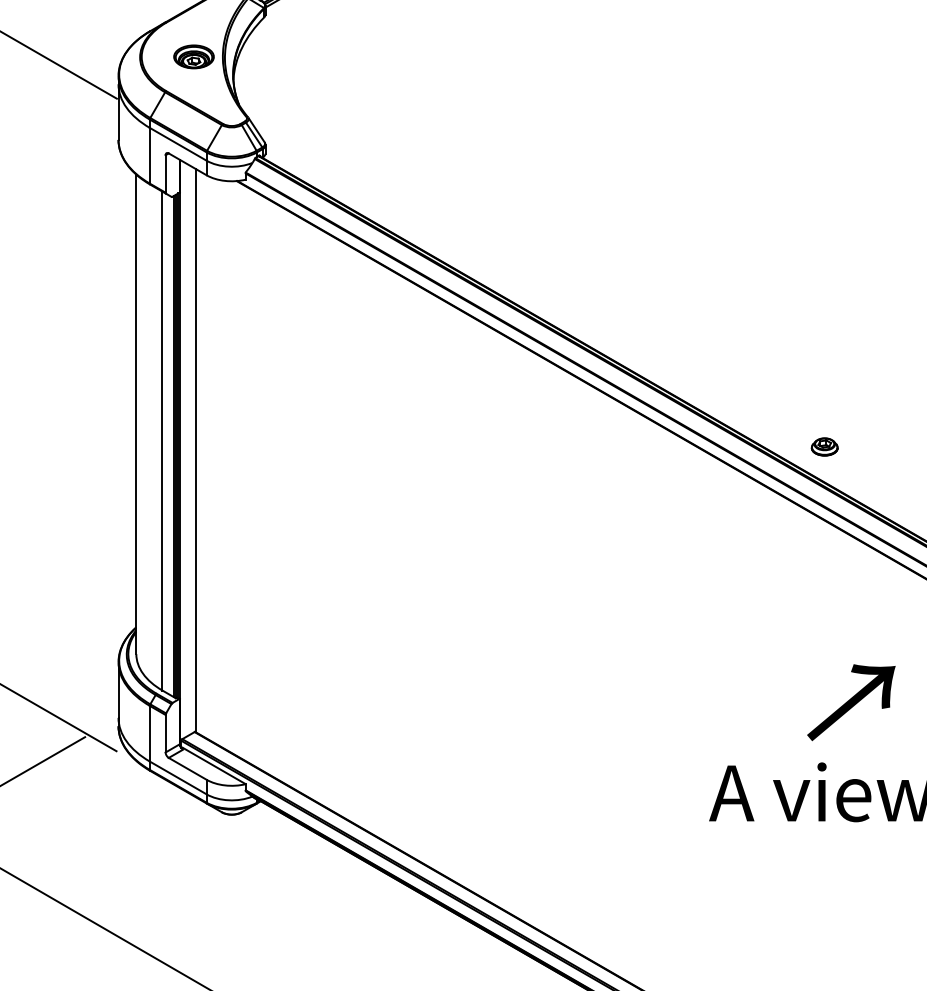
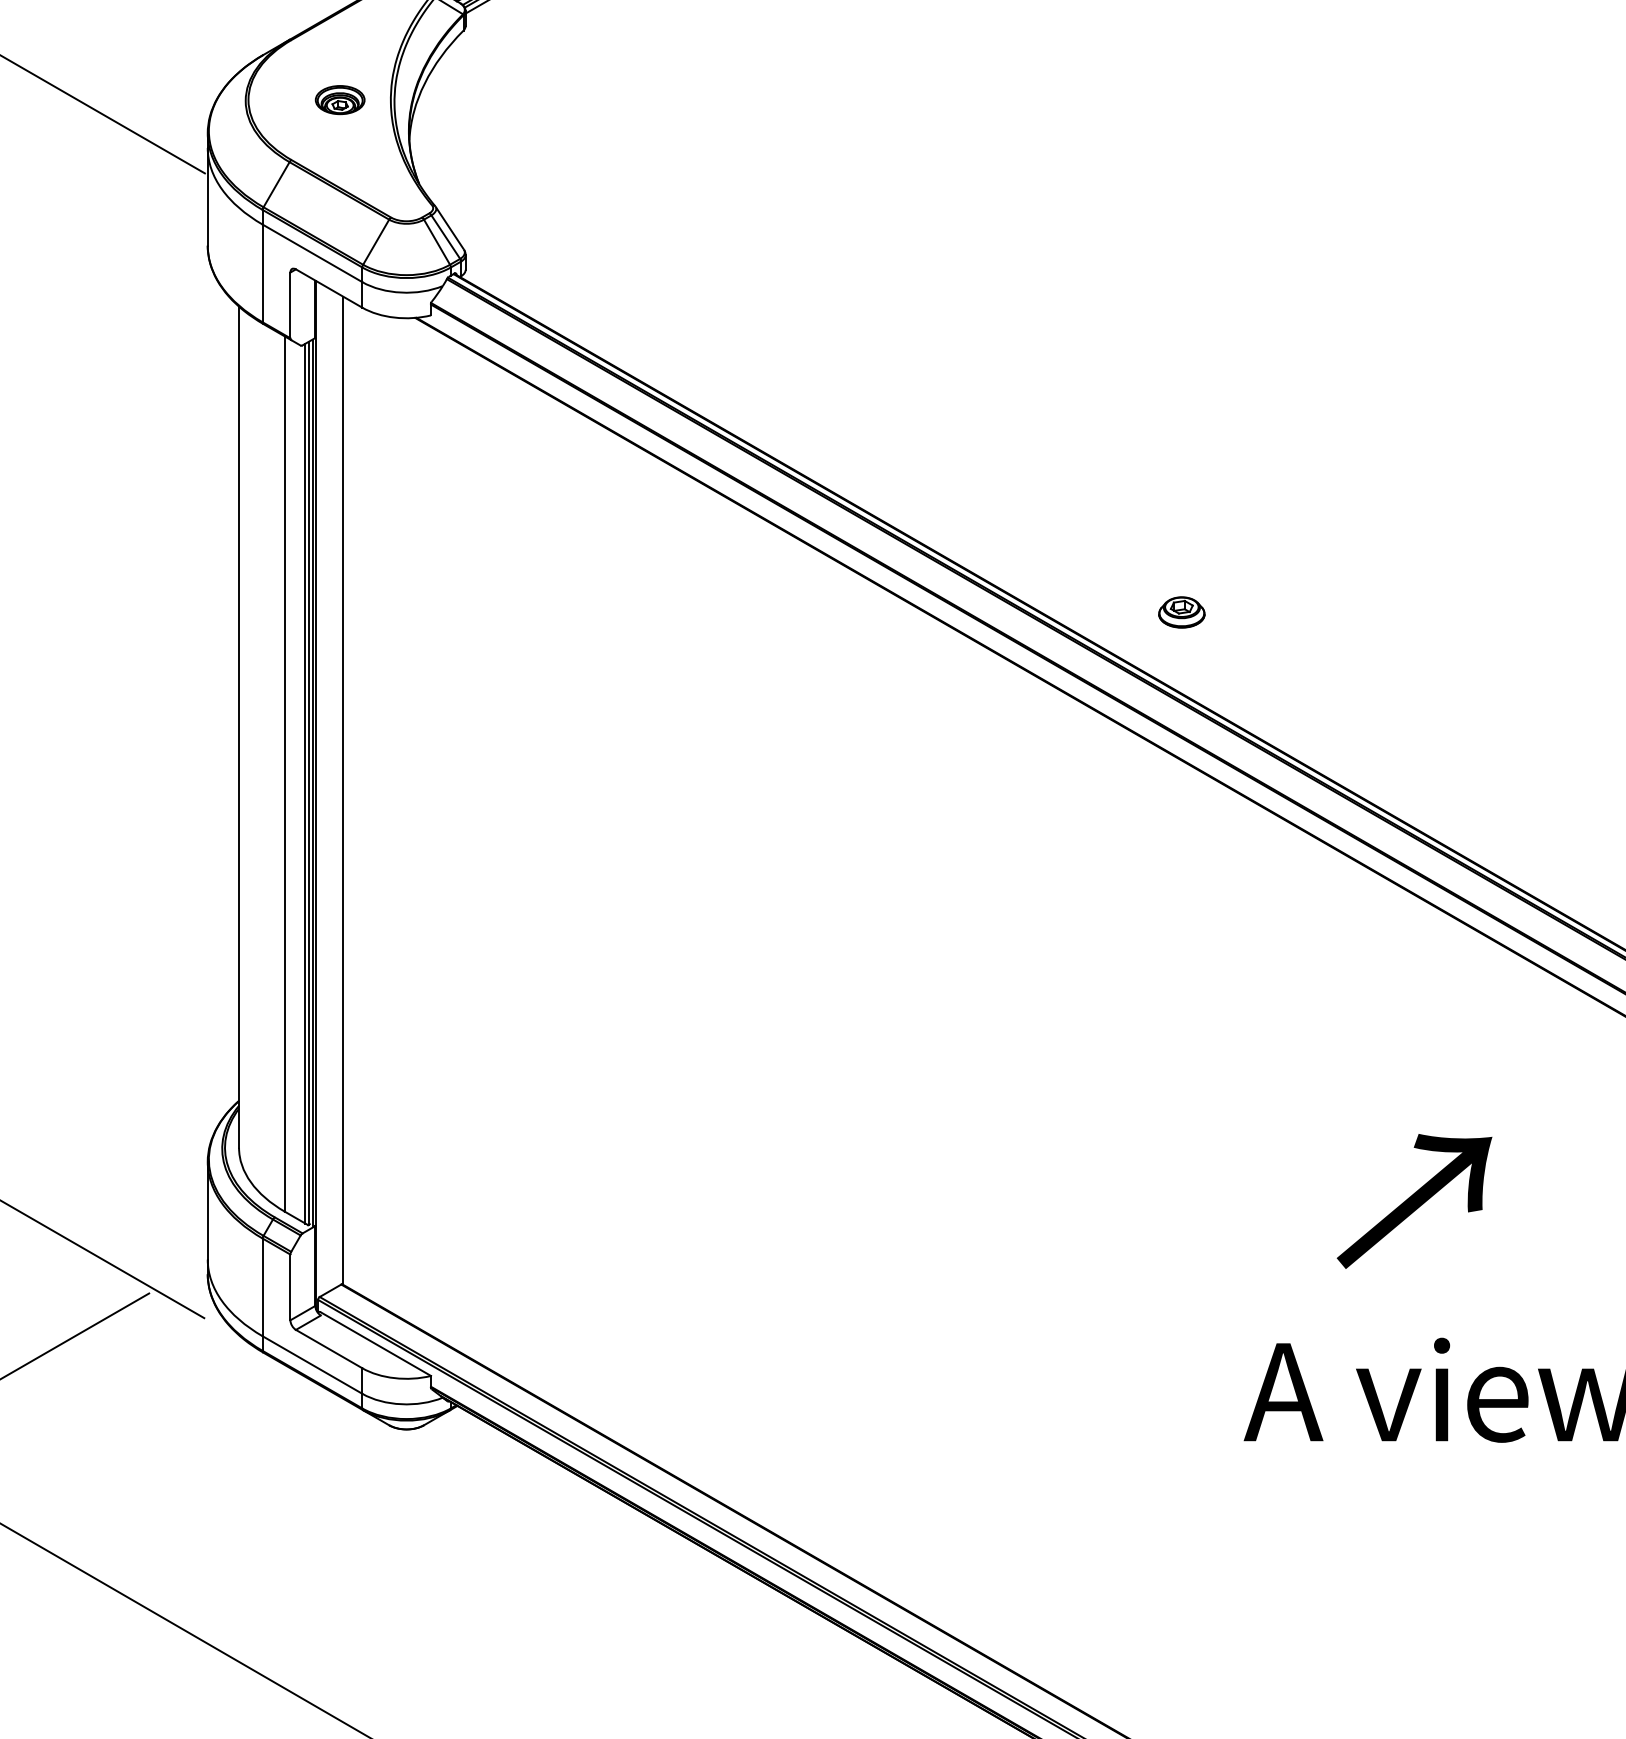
part: (193, 56) -> (339, 99), size x0.7
part: (824, 446) -> (1181, 611), moved
text: (851, 702) -> (1414, 1201), moved

